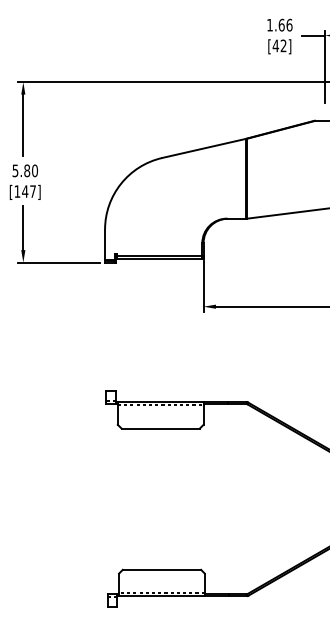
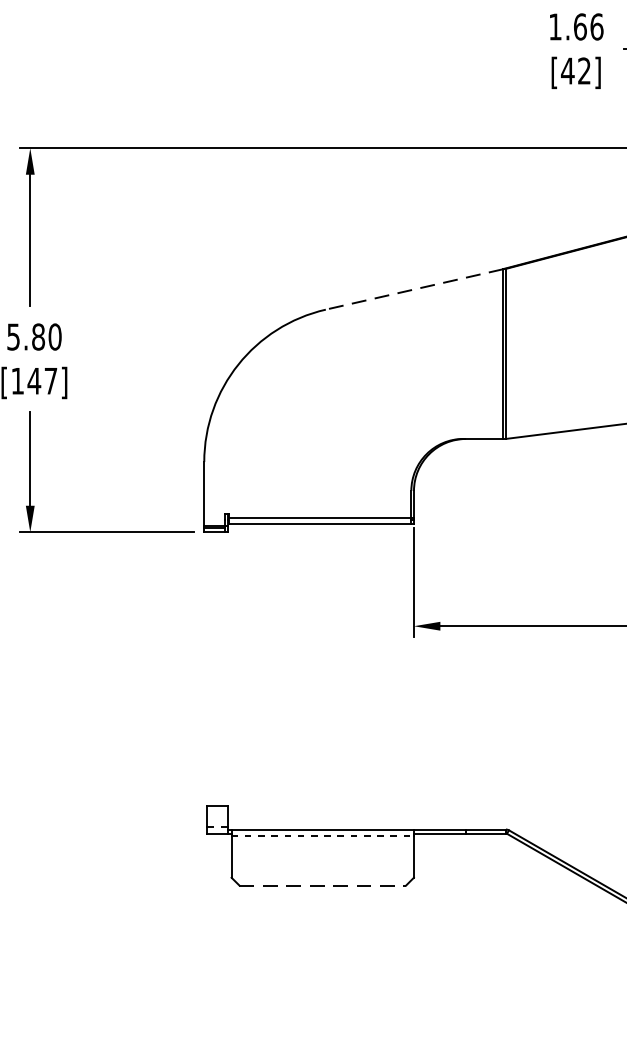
line: (203, 148) -> (413, 289), solid -> dashed
line: (161, 428) -> (324, 885), solid -> dashed

